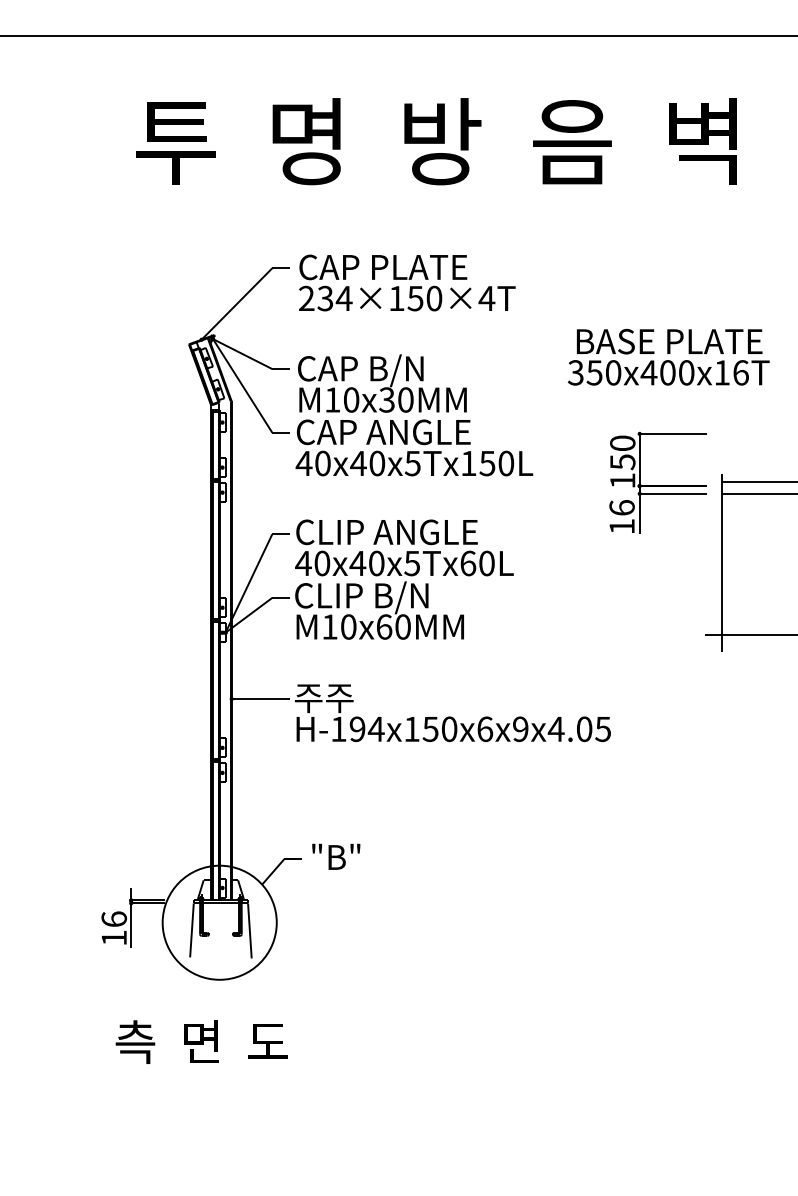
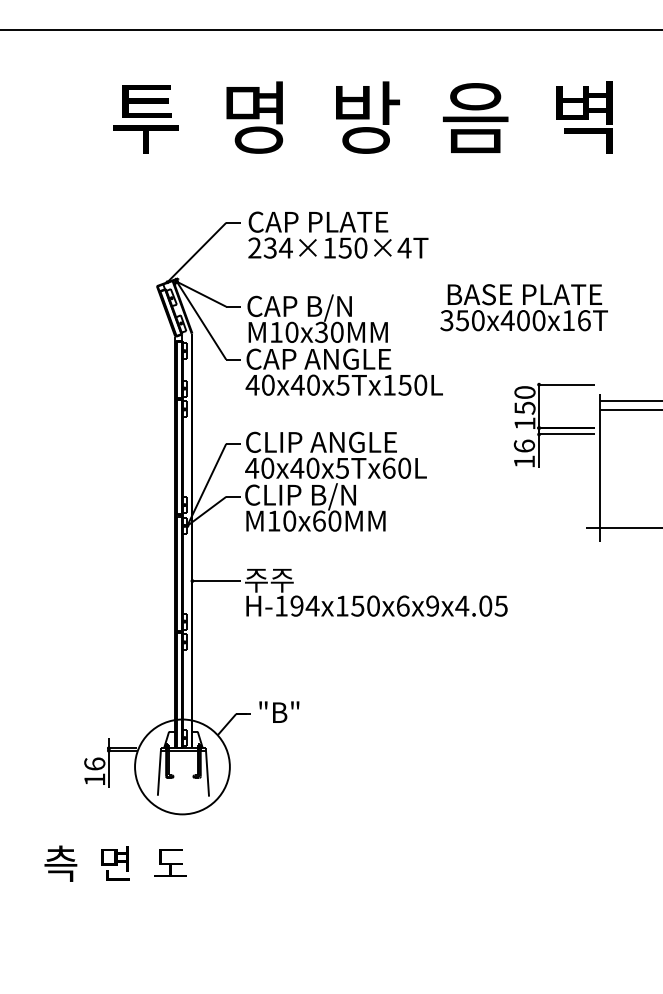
text: (668, 357) -> (523, 307), moved
part: (657, 482) -> (553, 425), moved
text: (201, 1041) -> (115, 863), moved

